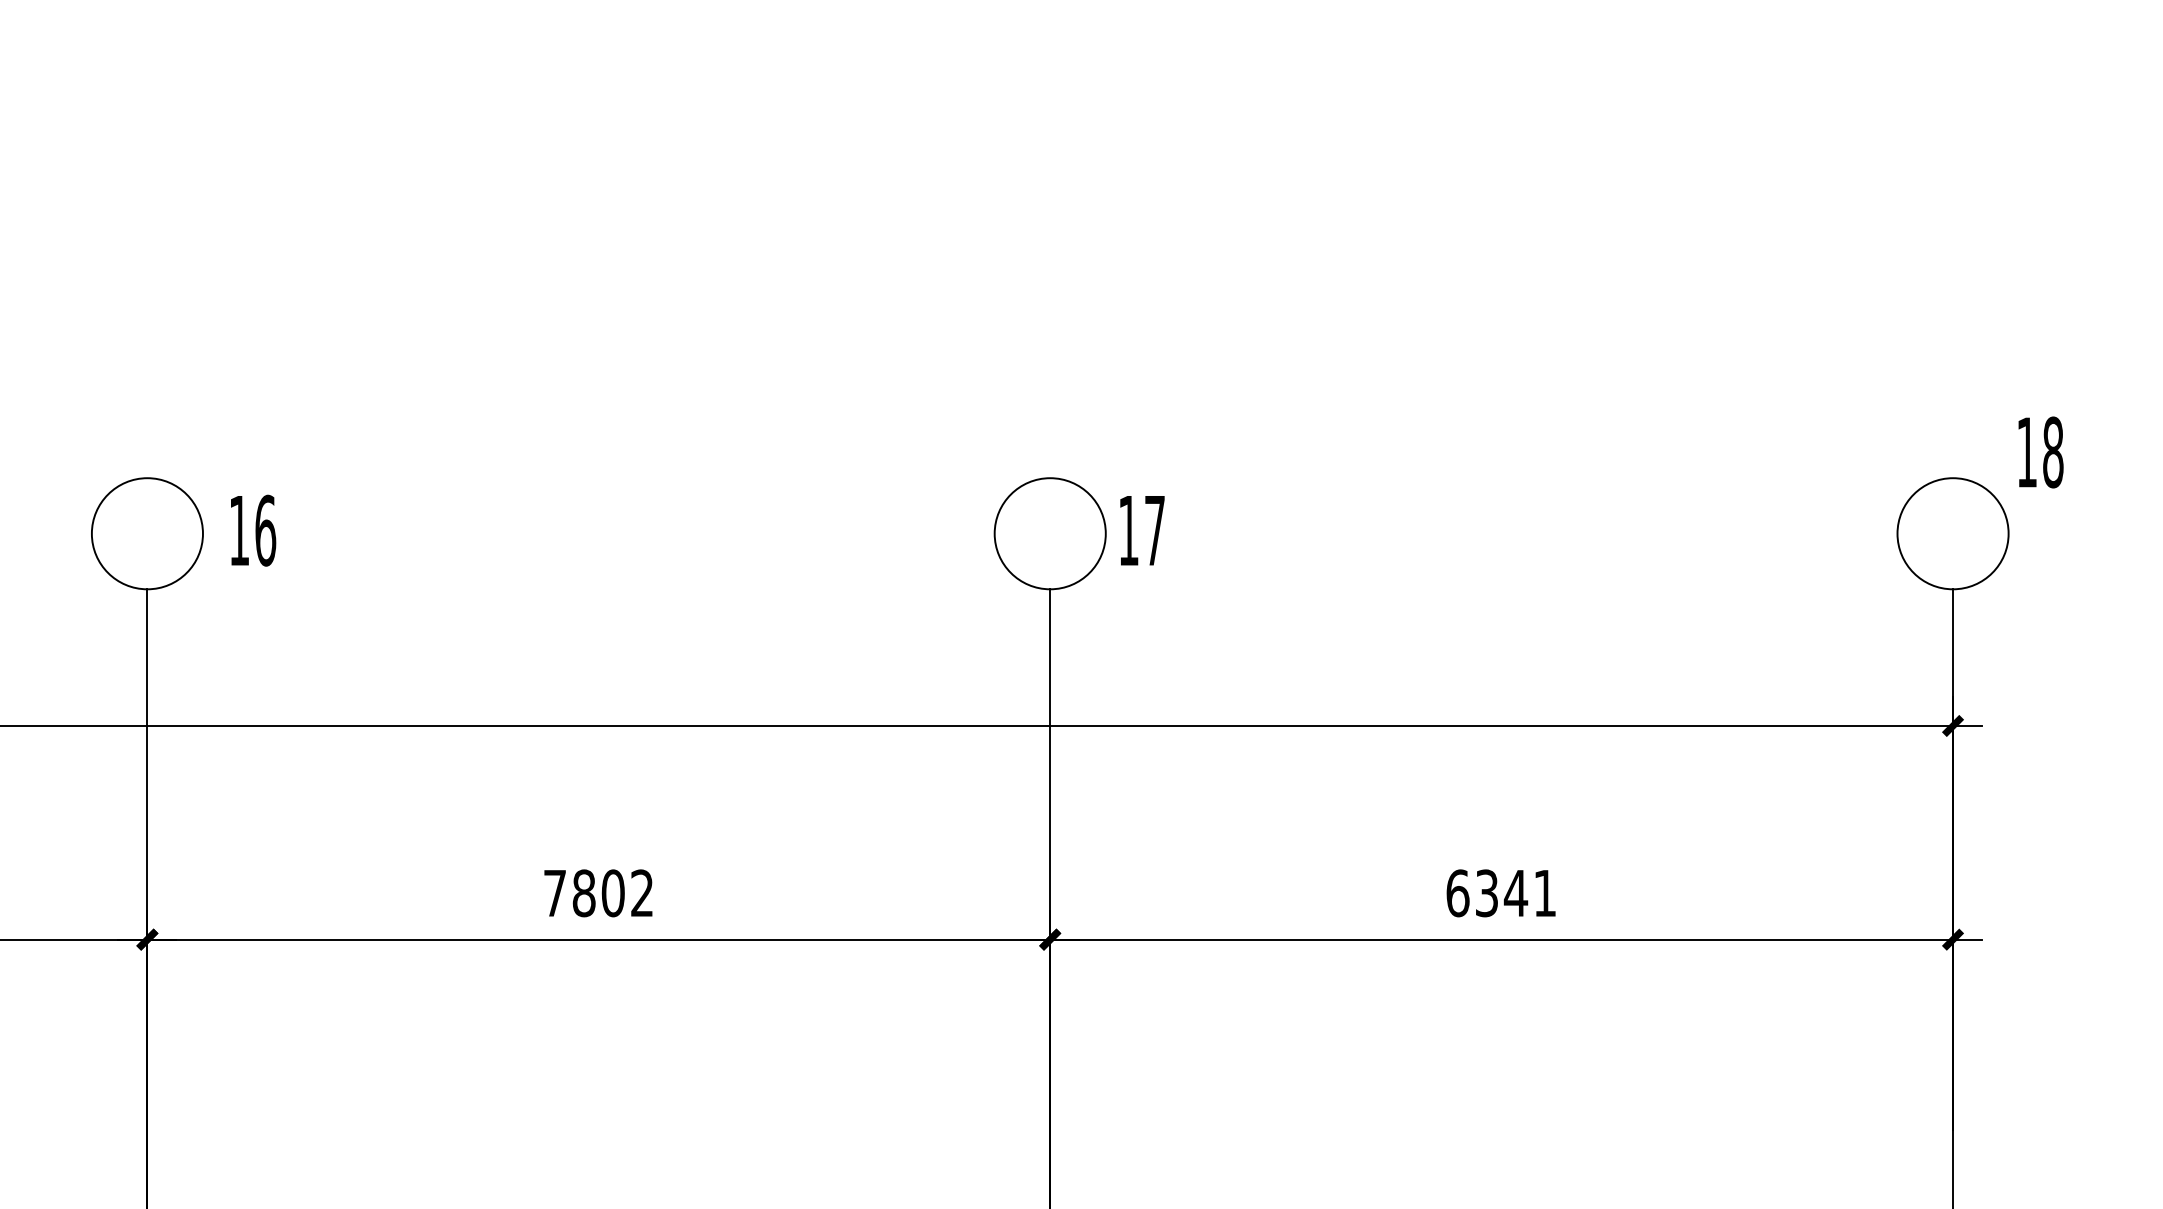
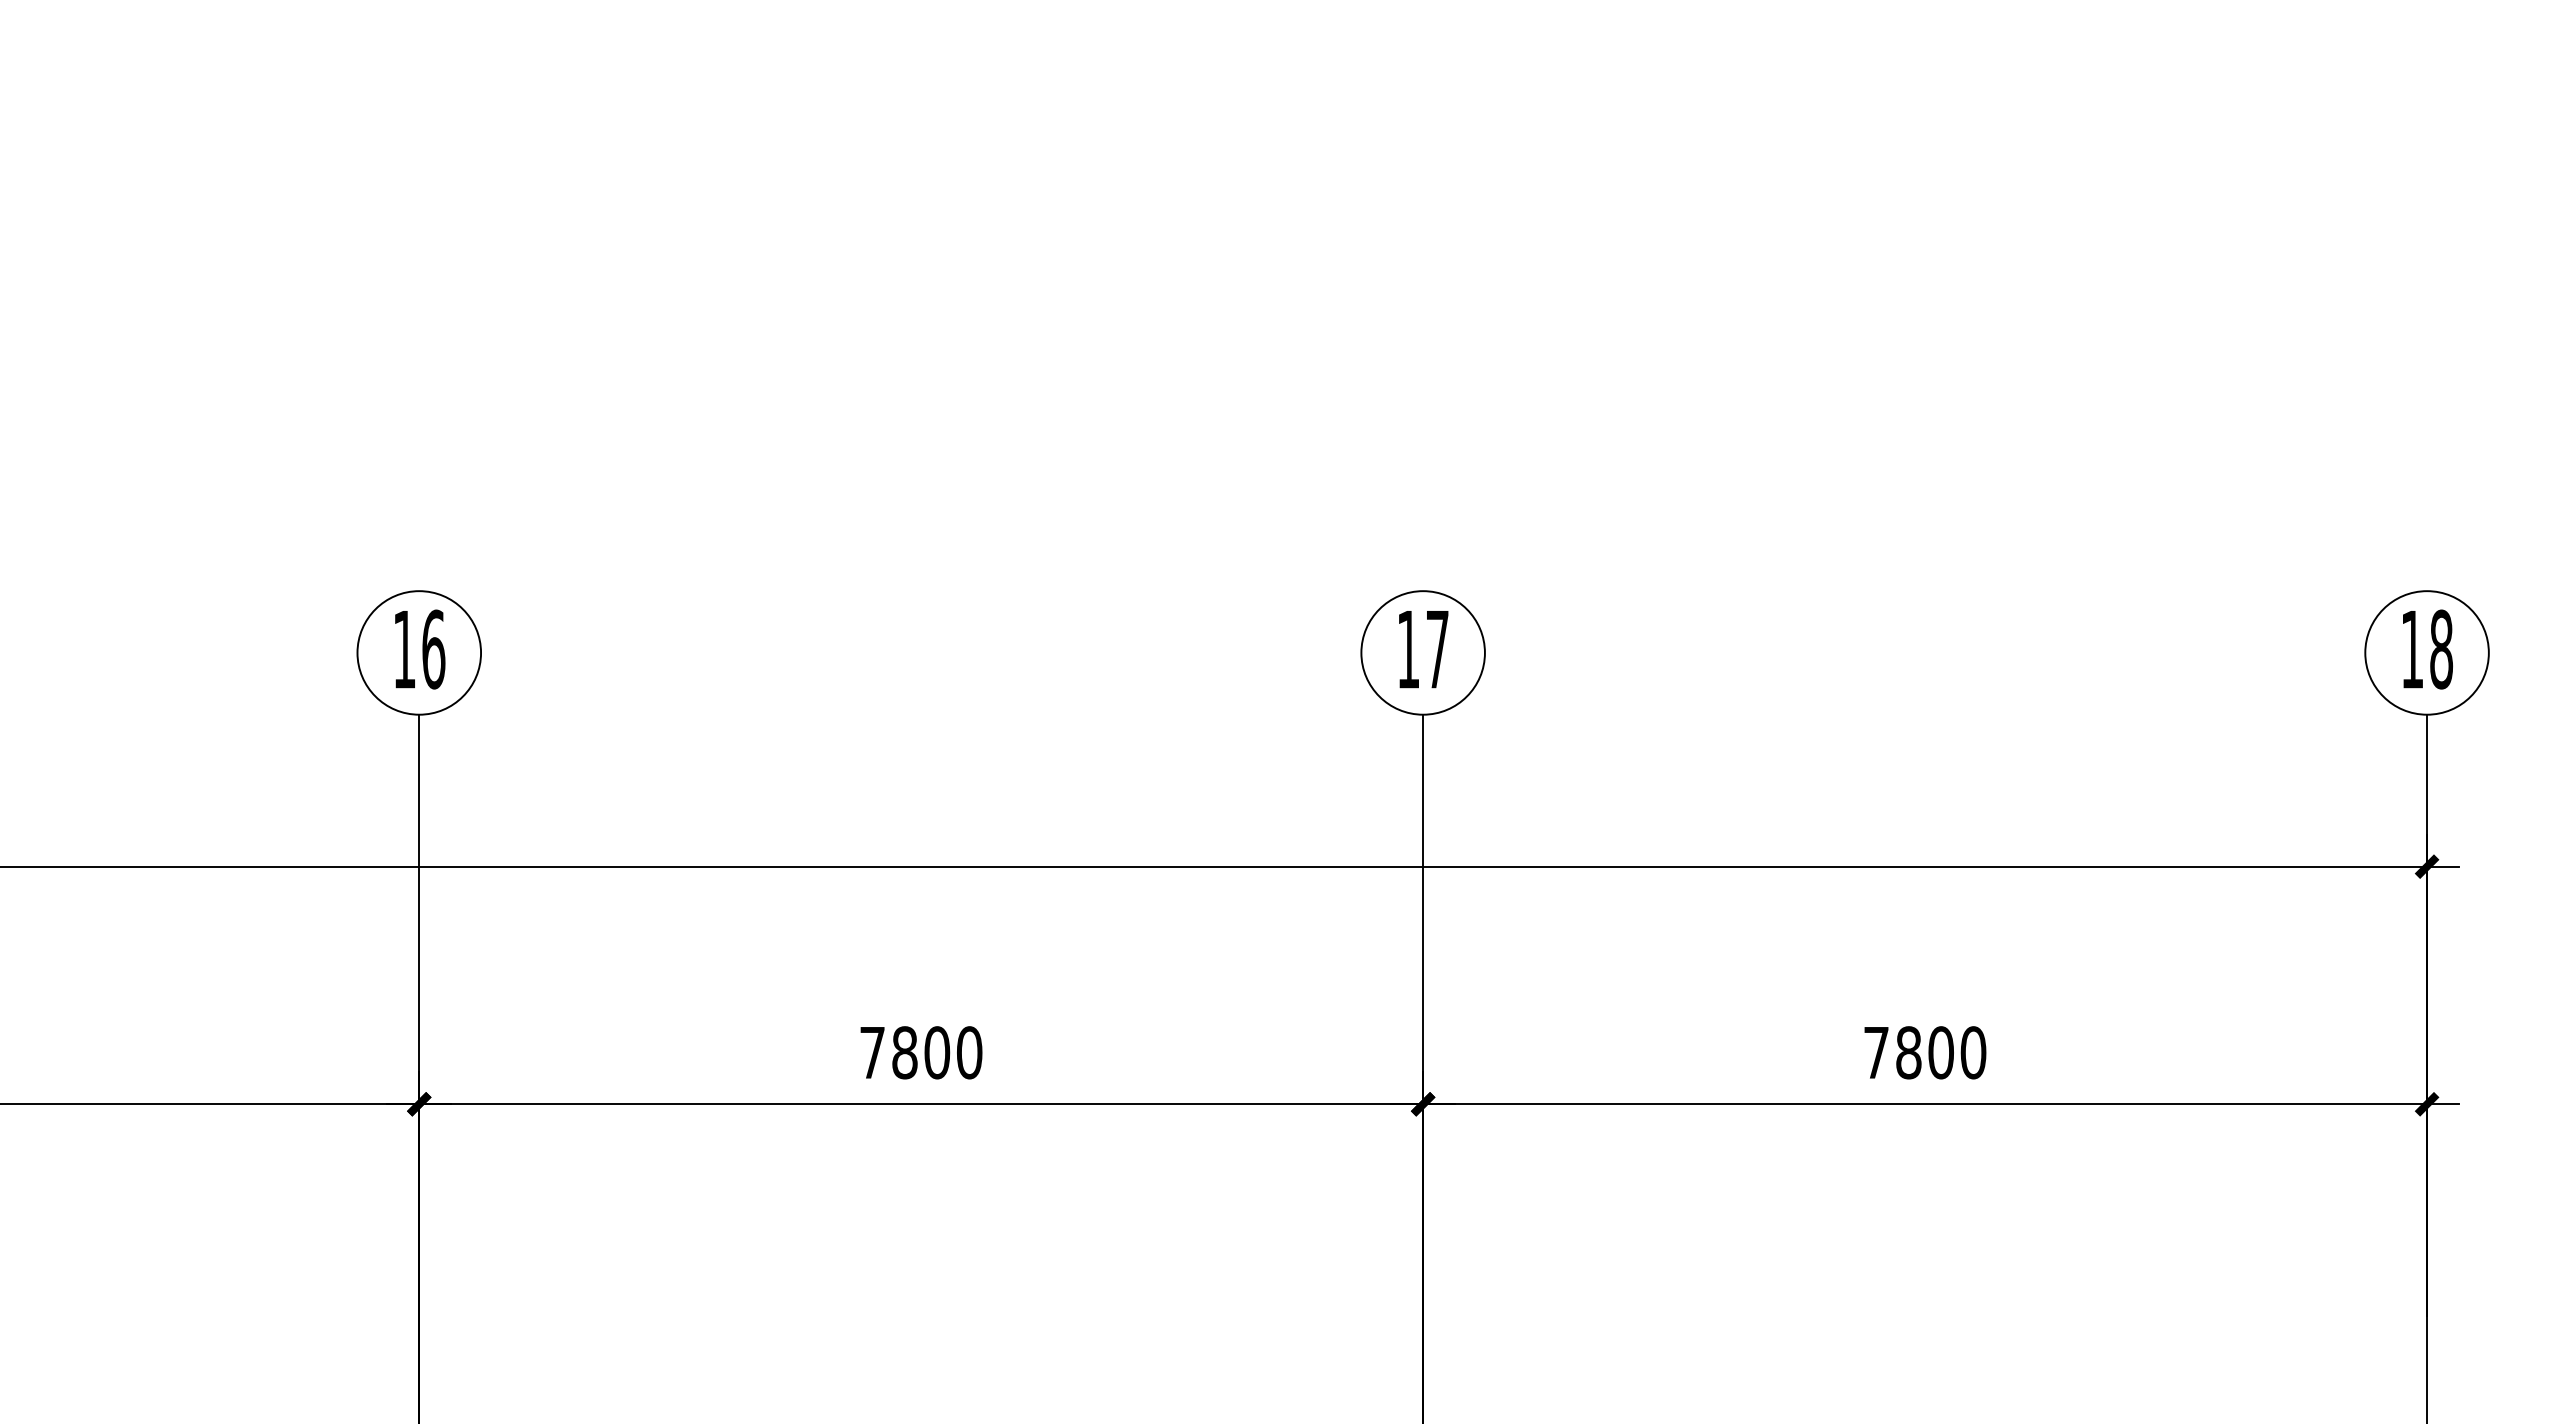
text: (2040, 452) -> (2427, 649), moved
text: (253, 530) -> (420, 649), moved
text: (1142, 530) -> (1423, 649), moved
text: (642, 893) -> (969, 1052), 7802 -> 7800
text: (1501, 893) -> (1925, 1052), 6341 -> 7800

